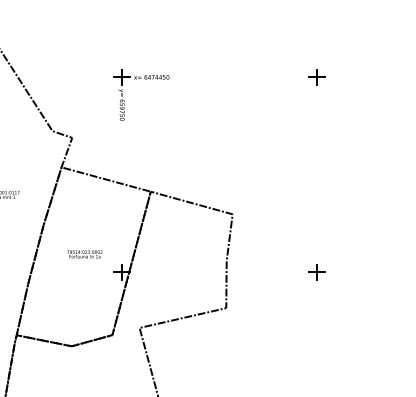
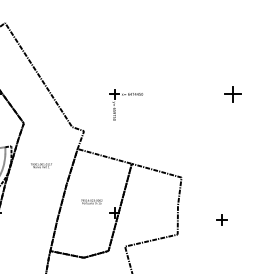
part: (316, 77) -> (232, 94), size x1.6
part: (316, 271) -> (221, 219), moved

